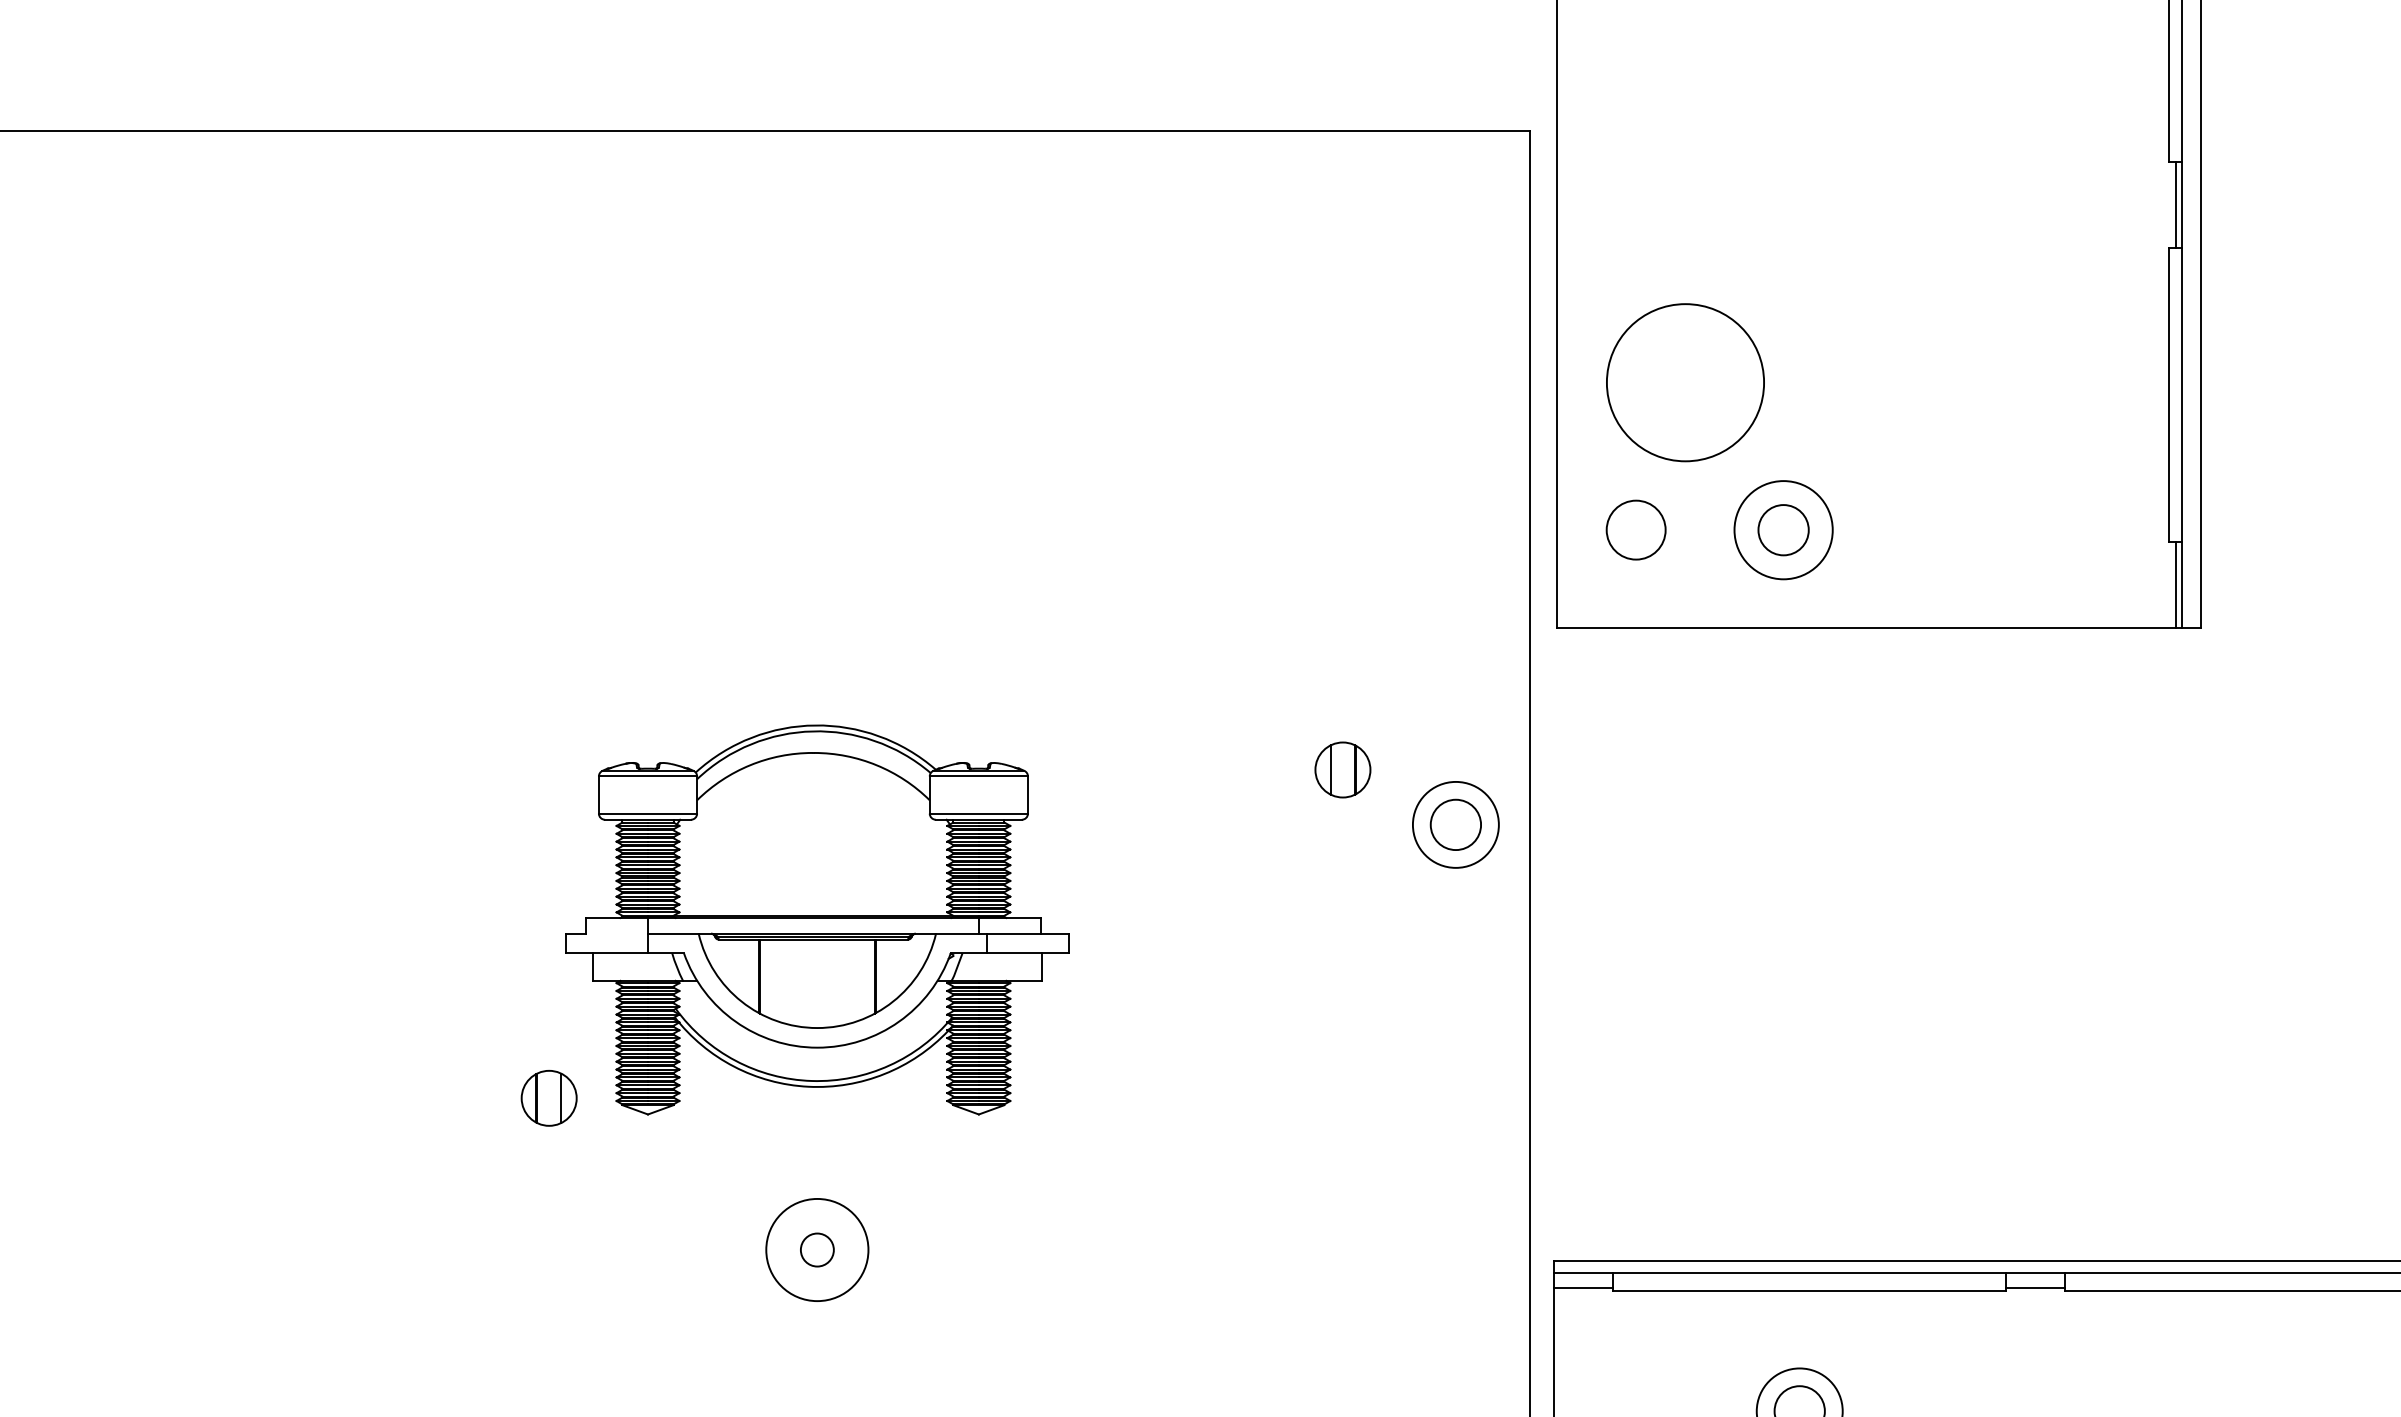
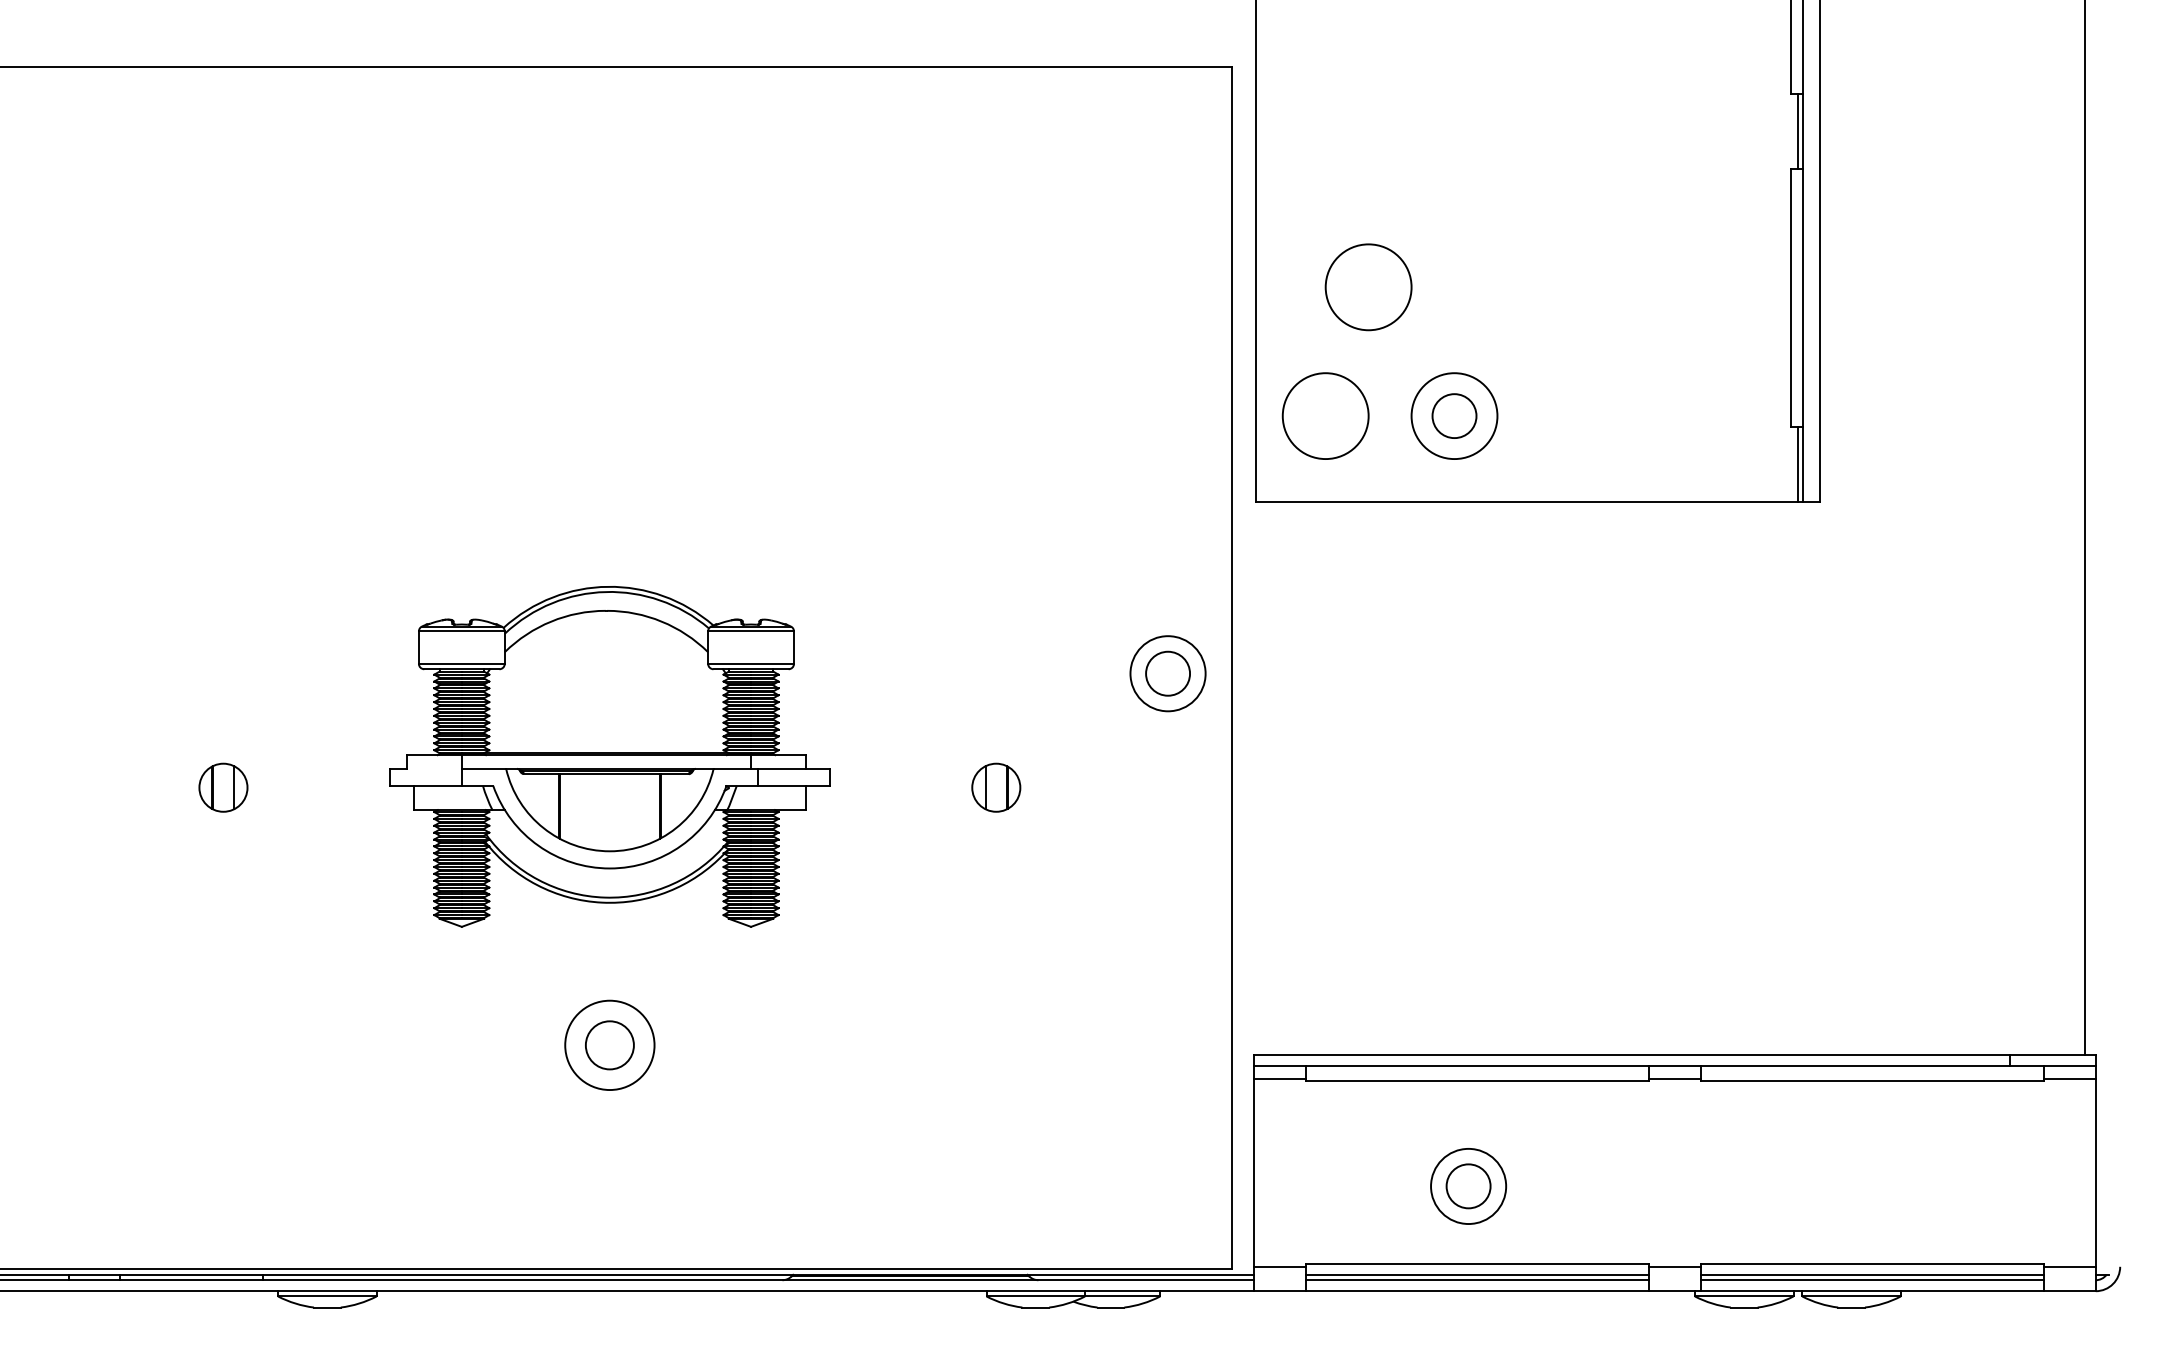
circle: (1685, 383) -> (1368, 287), size x0.62
circle: (1636, 529) -> (1325, 415), size x1.67
part: (1343, 769) -> (996, 787), moved
part: (549, 1098) -> (223, 787), moved
circle: (816, 1250) -> (609, 1045), size x1.67

